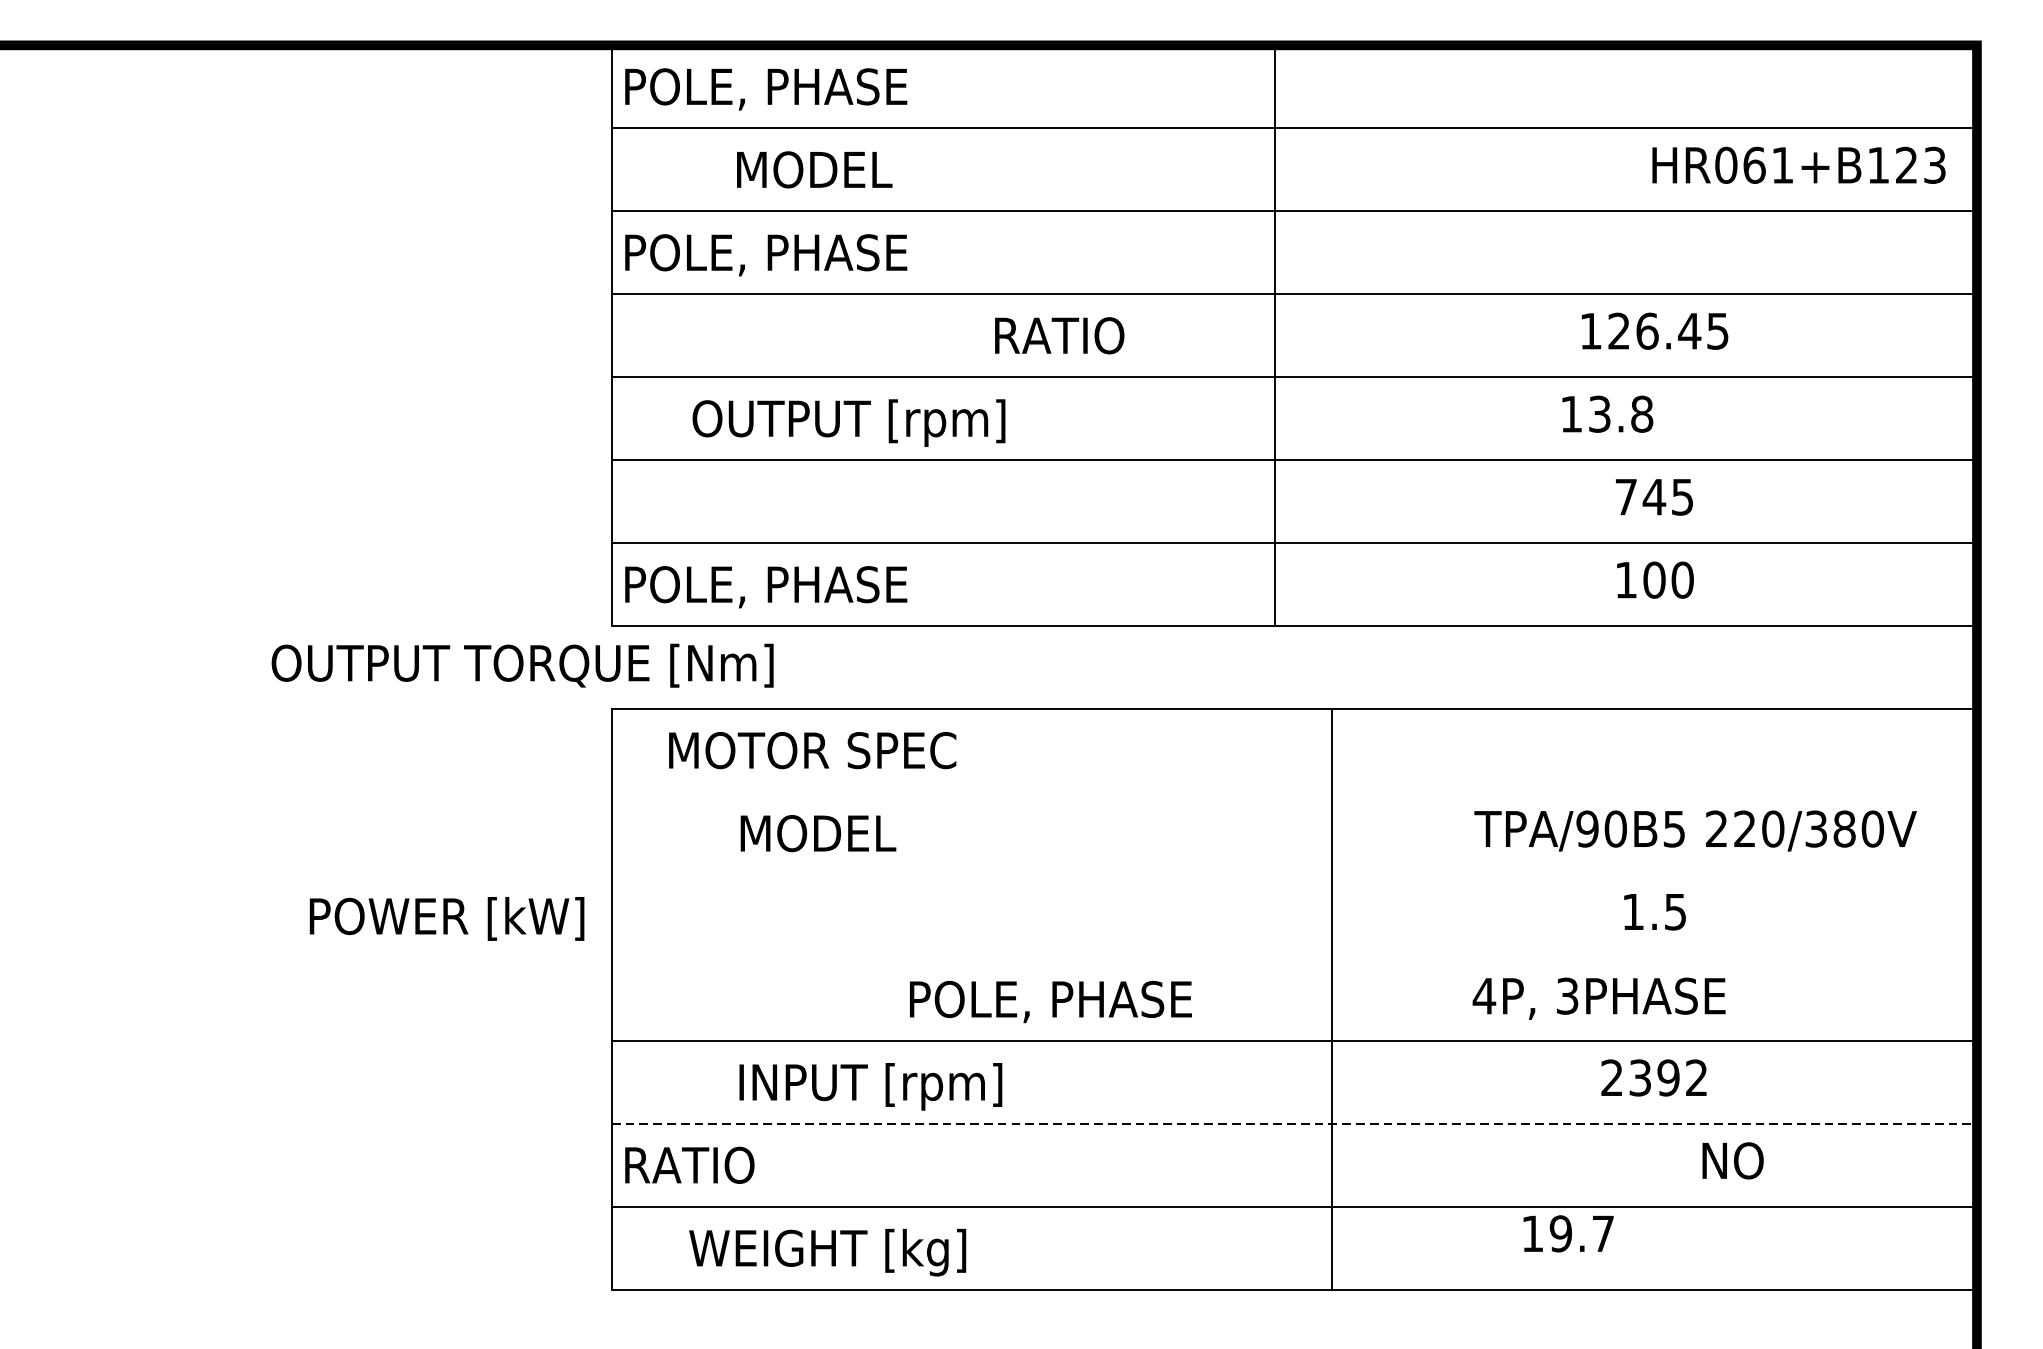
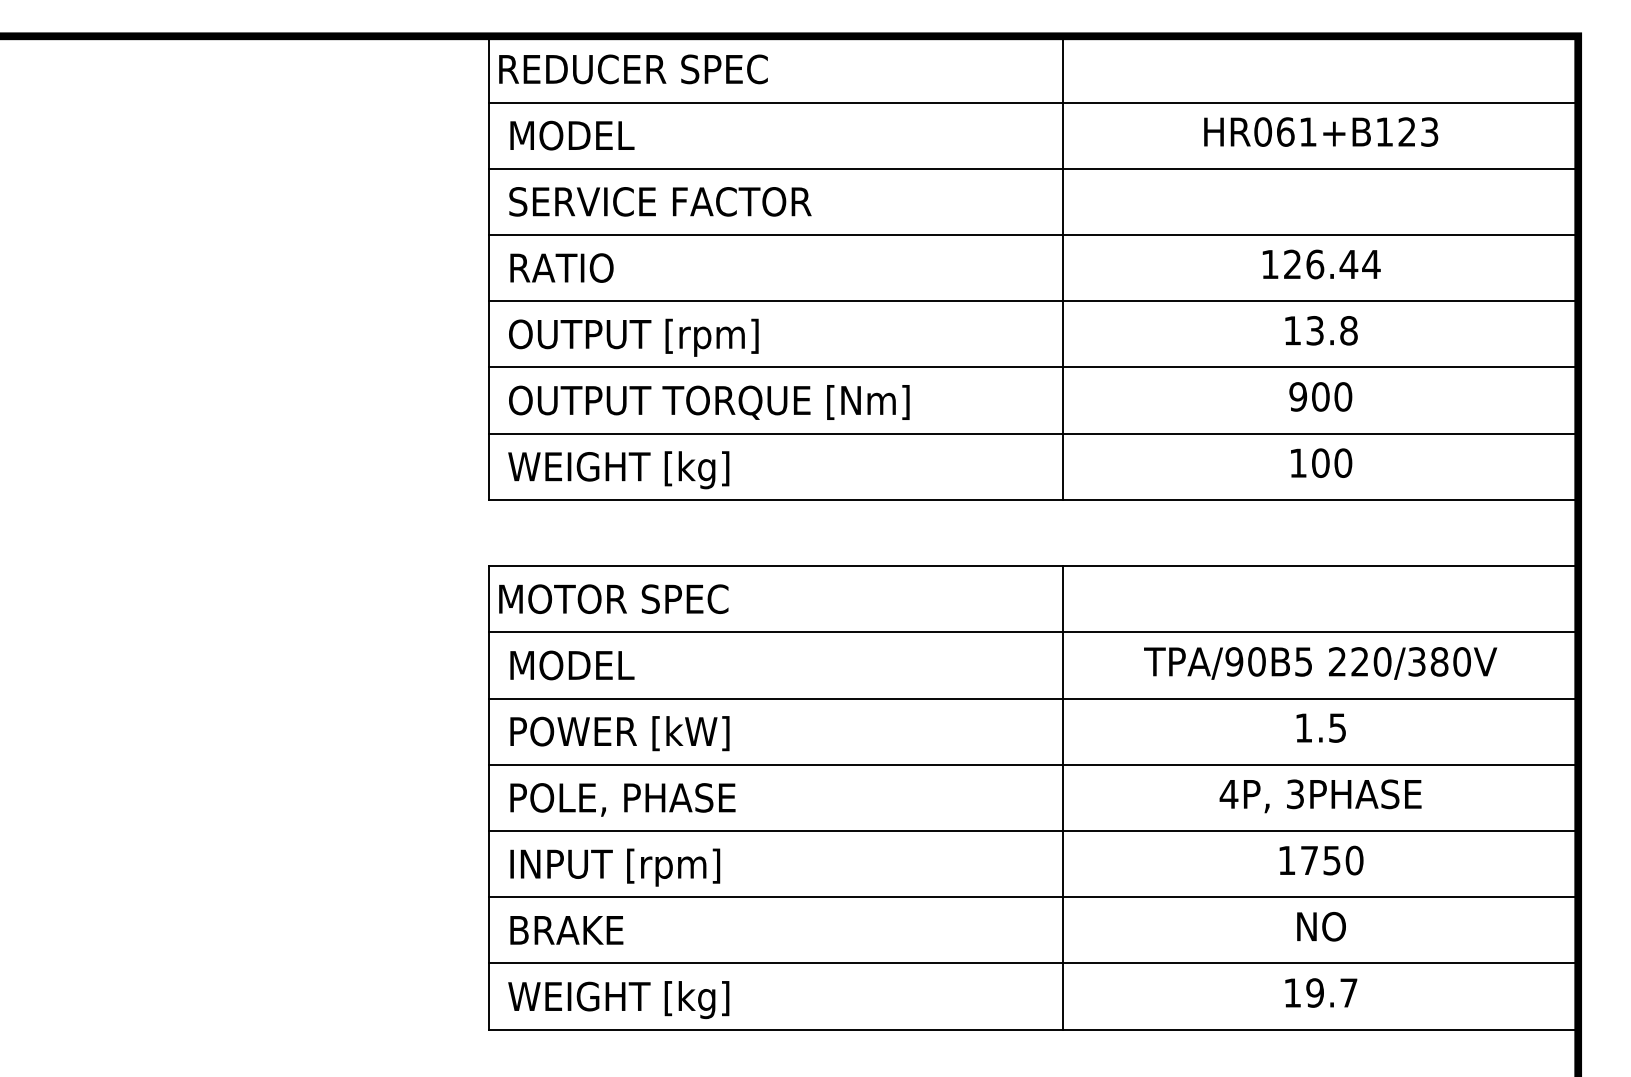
text: (794, 89) -> (634, 71), POLE, PHASE -> REDUCER SPEC
text: (1799, 164) -> (1321, 131), moved
text: (814, 169) -> (572, 135), moved
text: (821, 254) -> (655, 203), POLE, PHASE -> SERVICE FACTOR
text: (1718, 331) -> (1371, 264), 126.45 -> 126.44
text: (1059, 335) -> (561, 267), moved
line: (1274, 335) -> (1063, 267), moved
text: (1607, 413) -> (1321, 330), moved
text: (848, 422) -> (633, 337), moved
text: (1654, 496) -> (1320, 396), 745 -> 900
text: (769, 589) -> (614, 470), POLE, PHASE -> WEIGHT [kg]
text: (522, 665) -> (709, 402), moved
text: (812, 749) -> (613, 598), moved
line: (1294, 792) -> (1033, 632), added
text: (1695, 831) -> (1320, 663), moved
text: (818, 833) -> (572, 665), moved
line: (1294, 874) -> (1033, 698), added
text: (446, 918) -> (619, 733), moved
line: (1294, 957) -> (1033, 764), added
text: (1598, 998) -> (1320, 796), moved
text: (1050, 1001) -> (622, 799), moved
text: (1654, 1077) -> (1320, 860), 2392 -> 1750
text: (871, 1086) -> (615, 867), moved
line: (1294, 1124) -> (1033, 897), dashed -> solid
text: (1733, 1160) -> (1321, 926), moved
text: (703, 1165) -> (561, 930), RATIO -> BRAKE
text: (1568, 1233) -> (1321, 992), moved
text: (827, 1253) -> (618, 1000), moved

